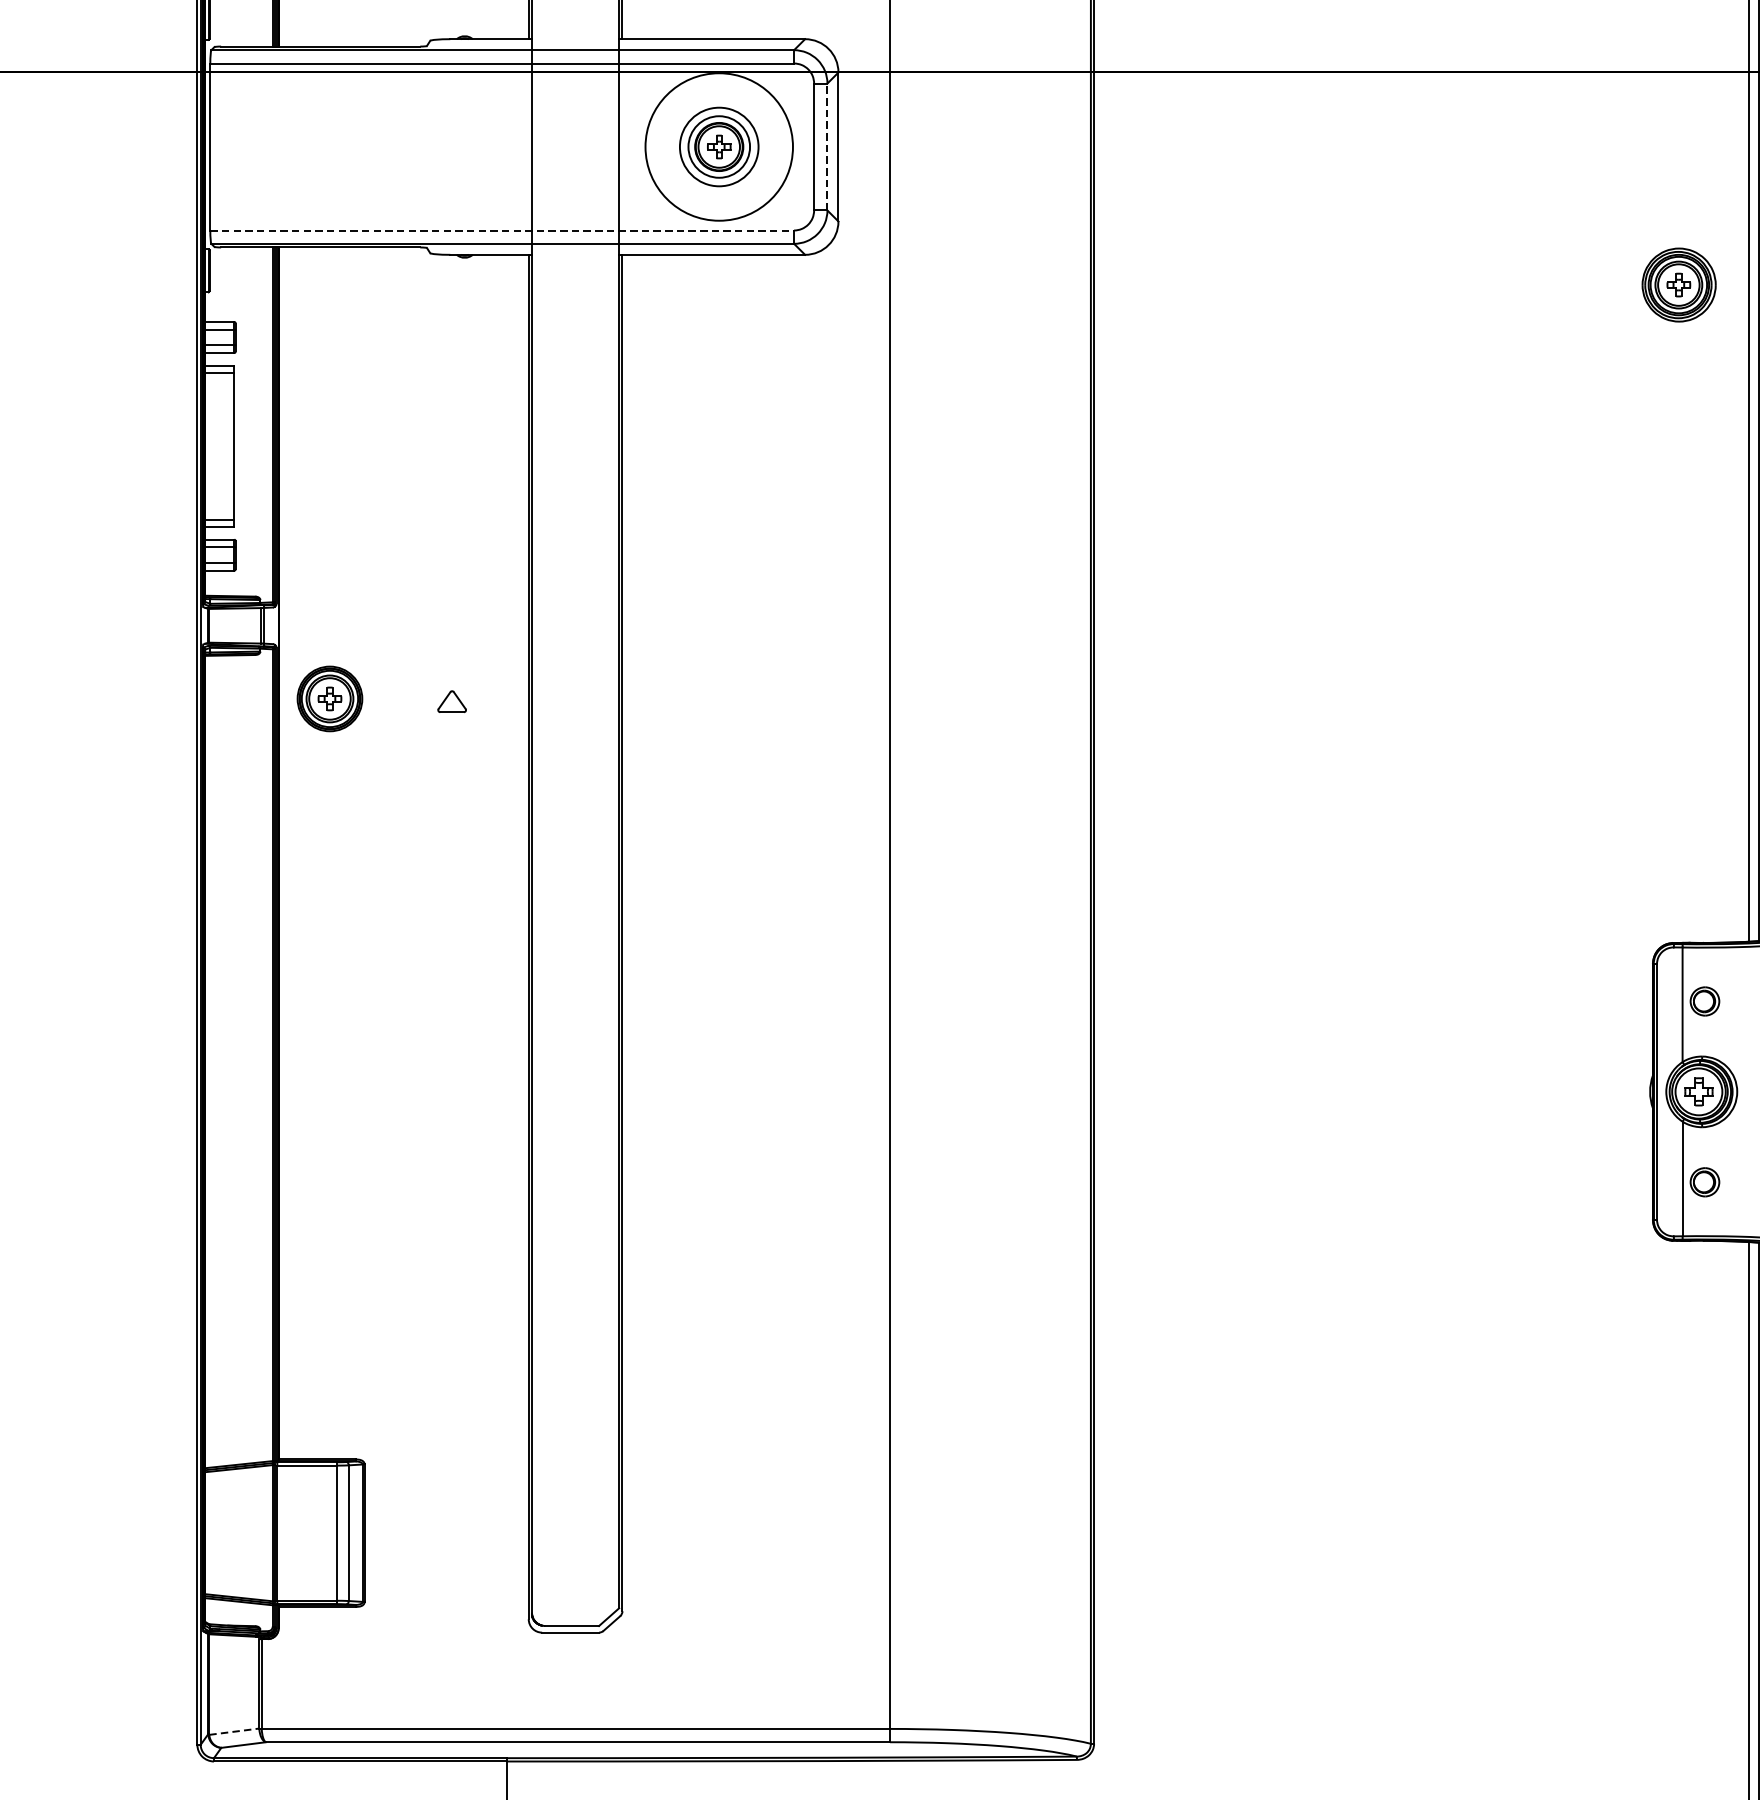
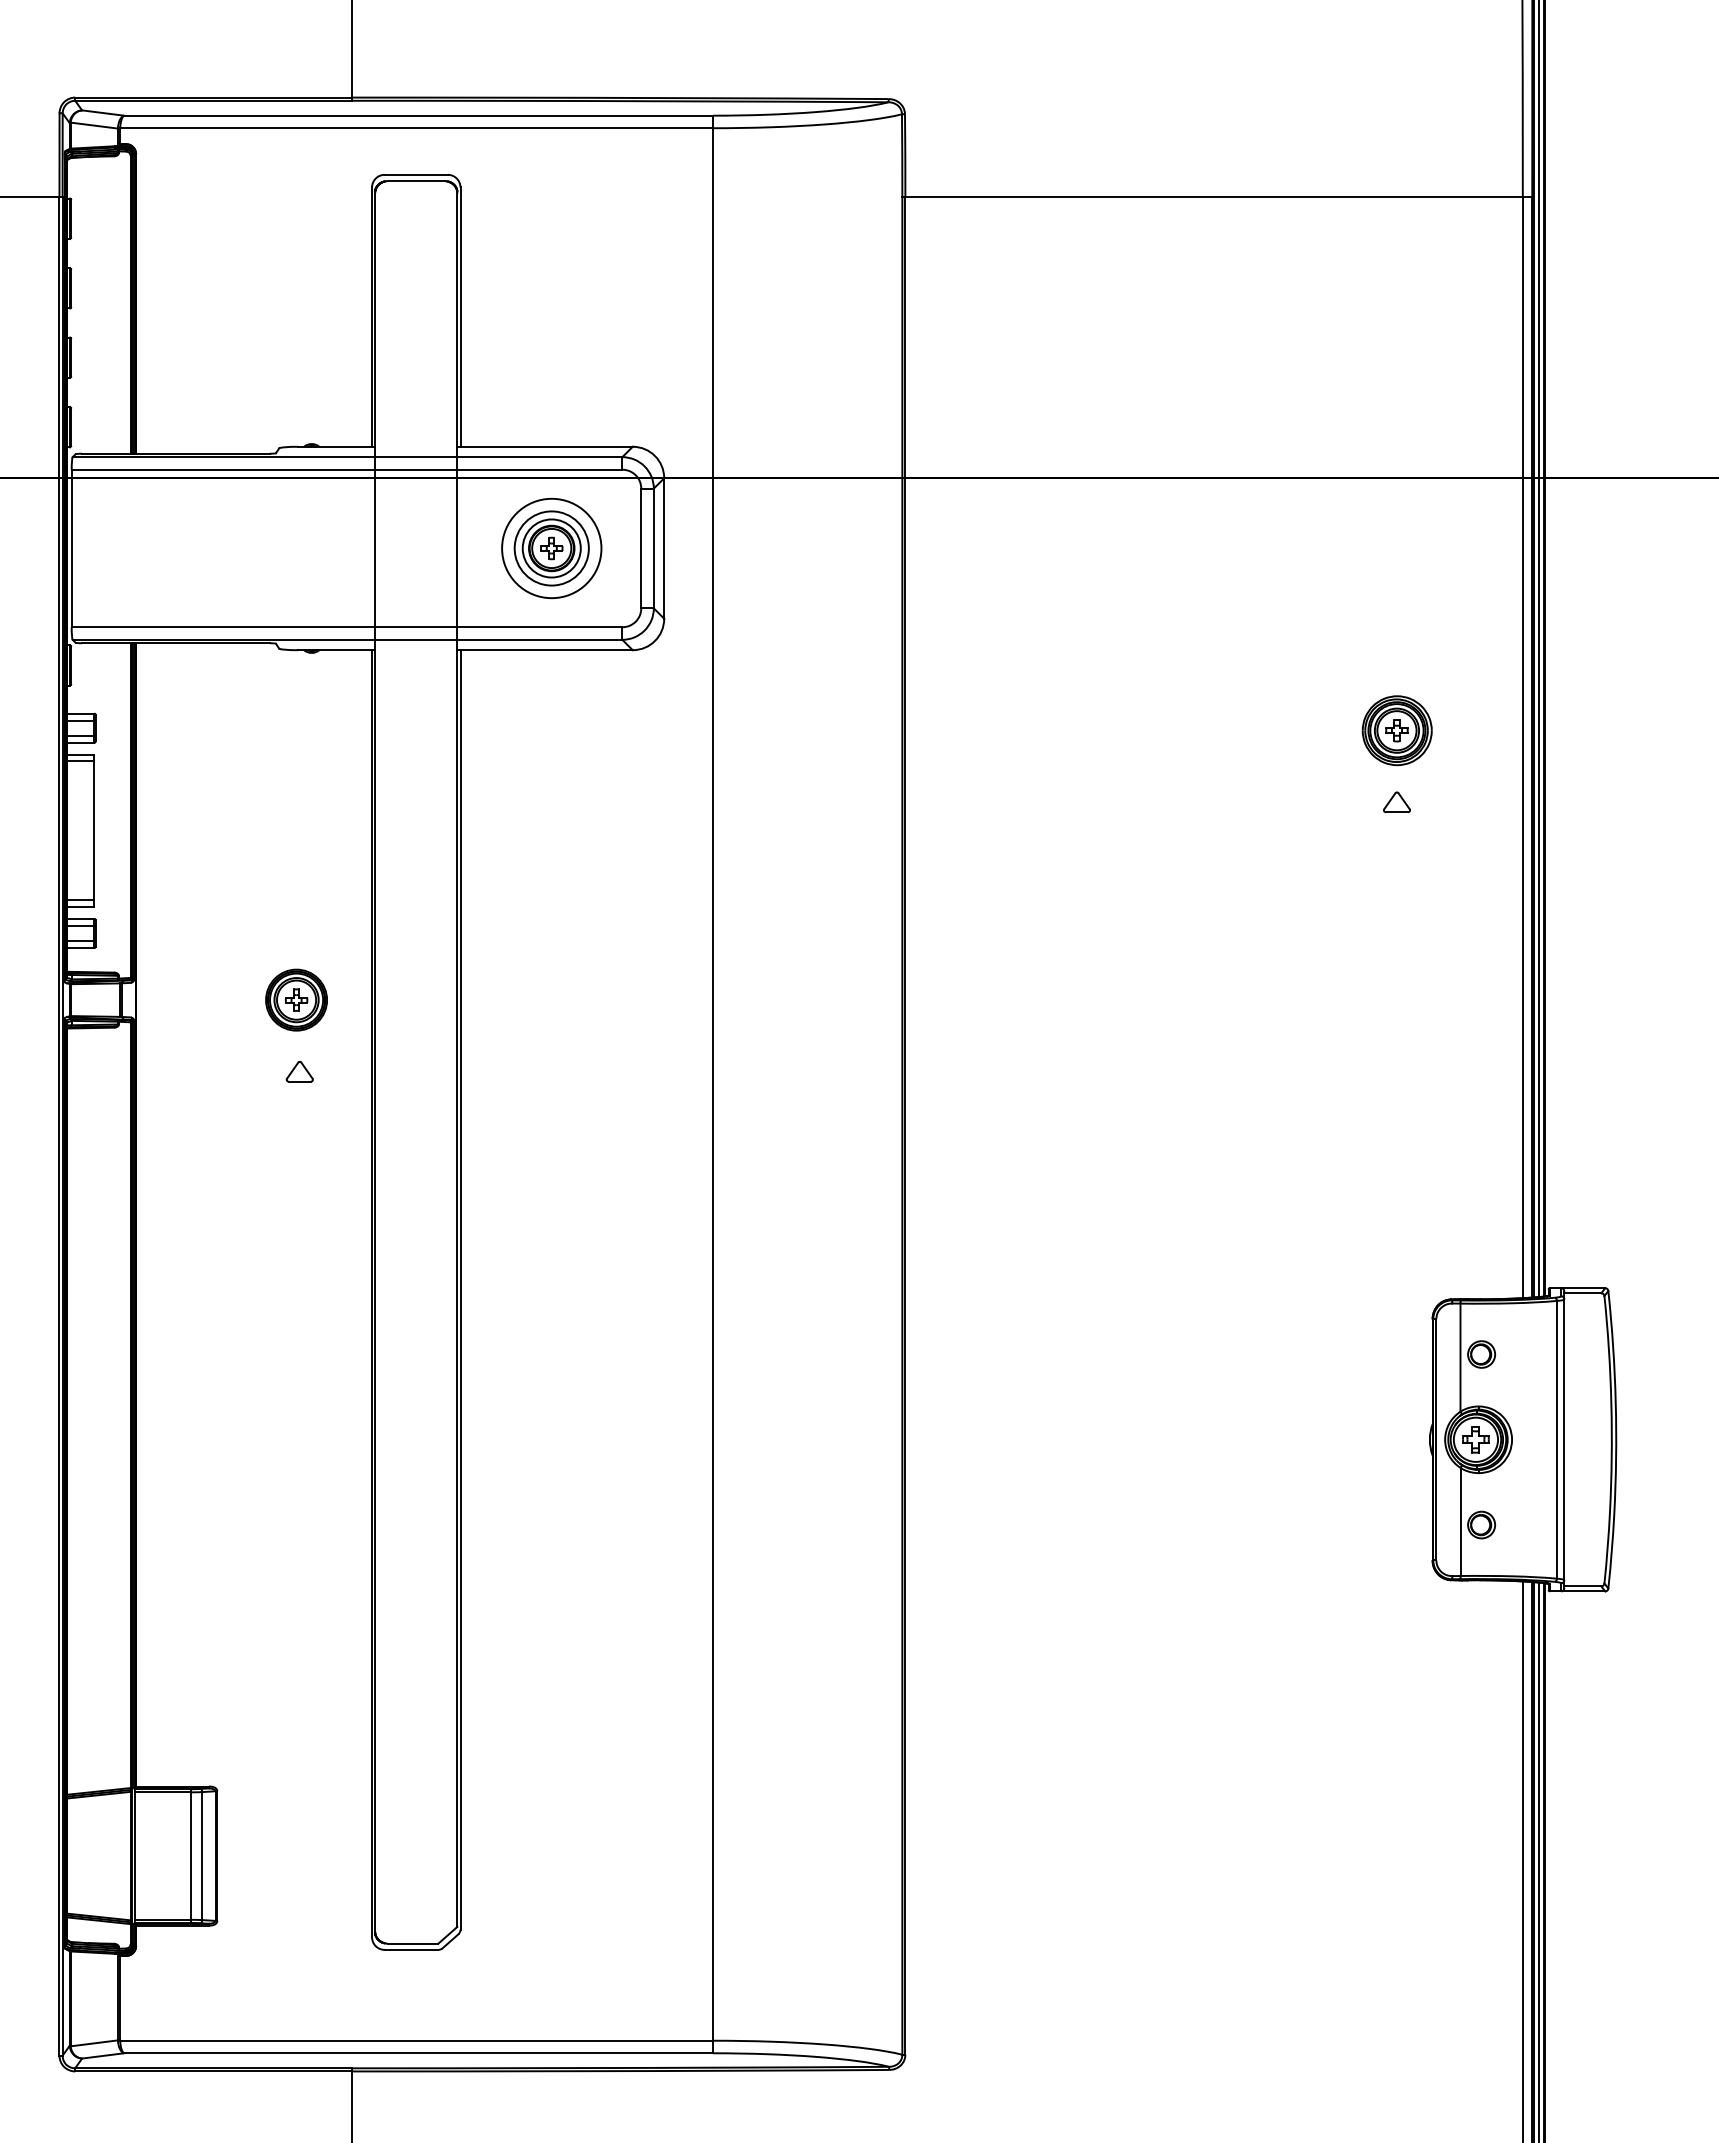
circle: (718, 147) -> (551, 548), size x0.71
line: (827, 147) -> (653, 548), dashed -> solid
line: (502, 230) -> (347, 627), dashed -> solid
part: (1678, 284) -> (1396, 730), moved
part: (1614, 415) -> (1396, 801), added
part: (329, 698) -> (296, 999), moved
line: (234, 1731) -> (94, 2043), dashed -> solid

